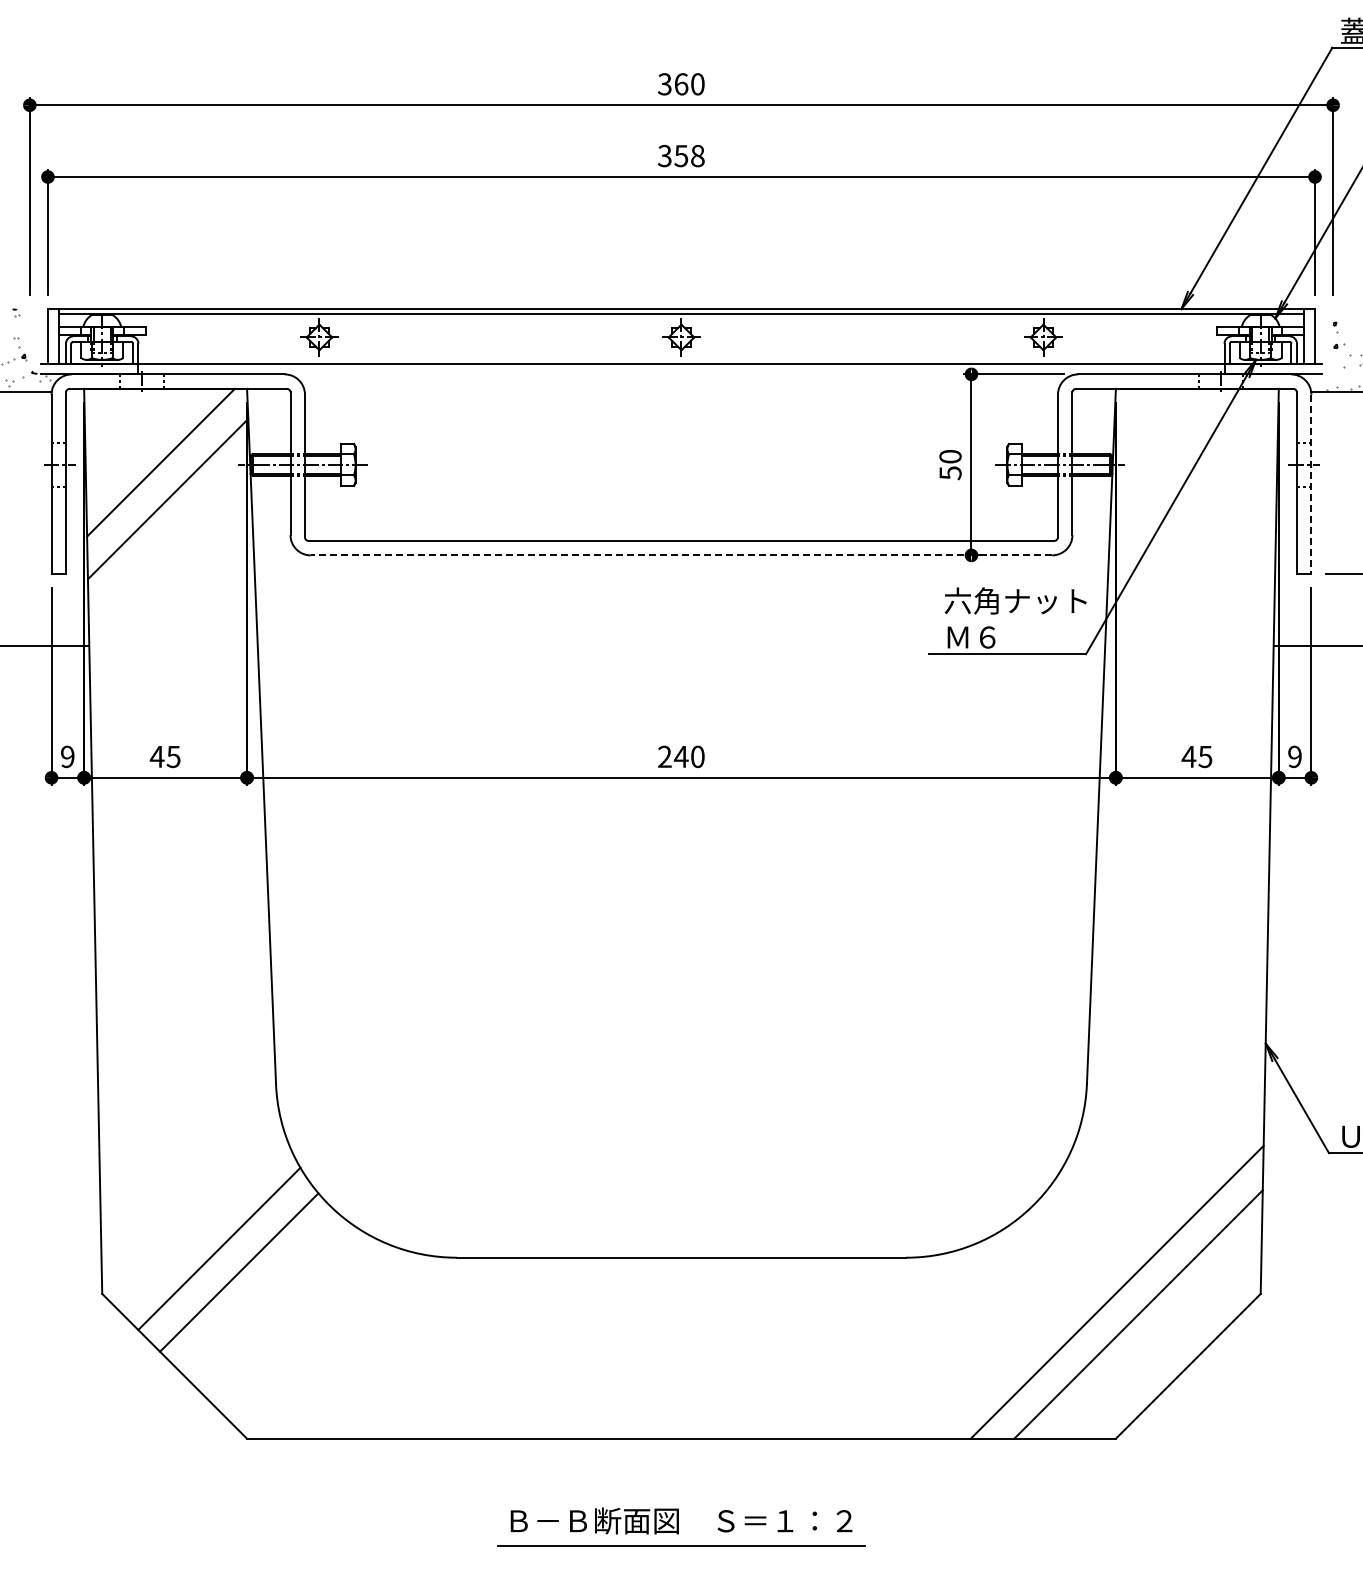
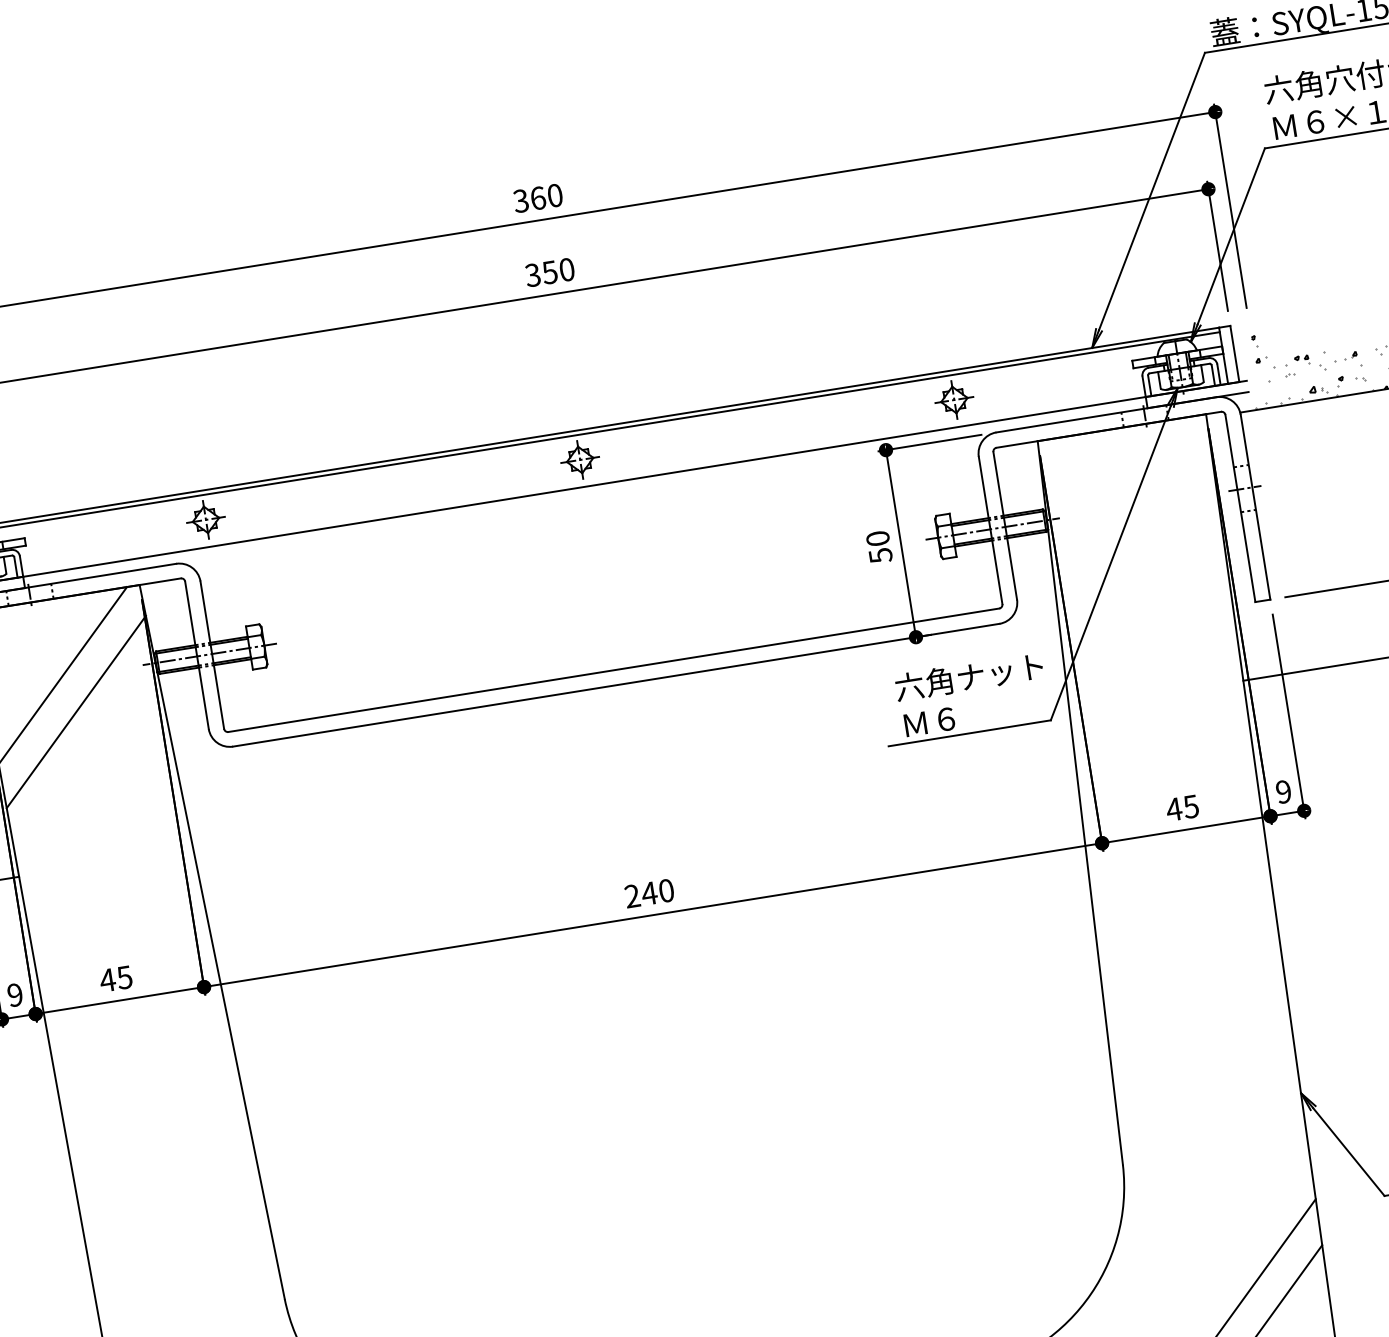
text: (697, 156) -> (566, 270), 358 -> 350
line: (1311, 484) -> (1255, 507), dashed -> solid
line: (681, 555) -> (616, 685), dashed -> solid

